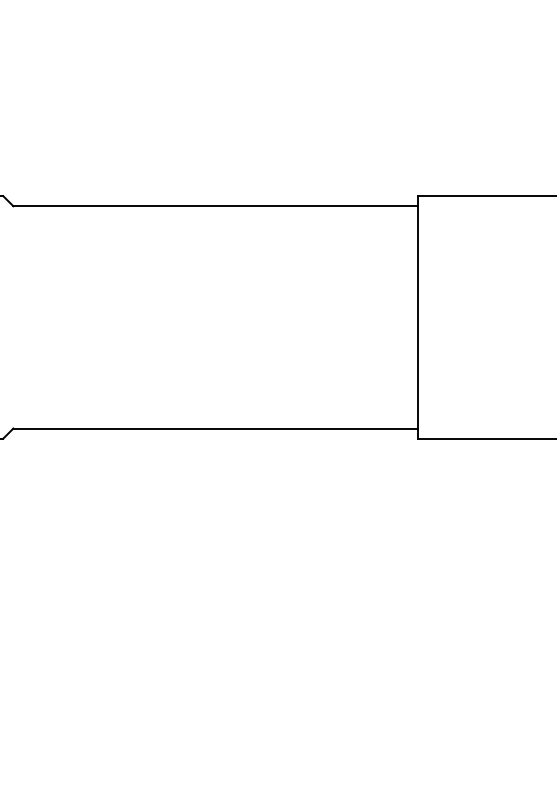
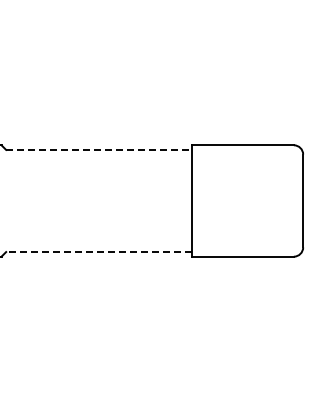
line: (214, 205) -> (98, 149), solid -> dashed
line: (214, 429) -> (98, 252), solid -> dashed

